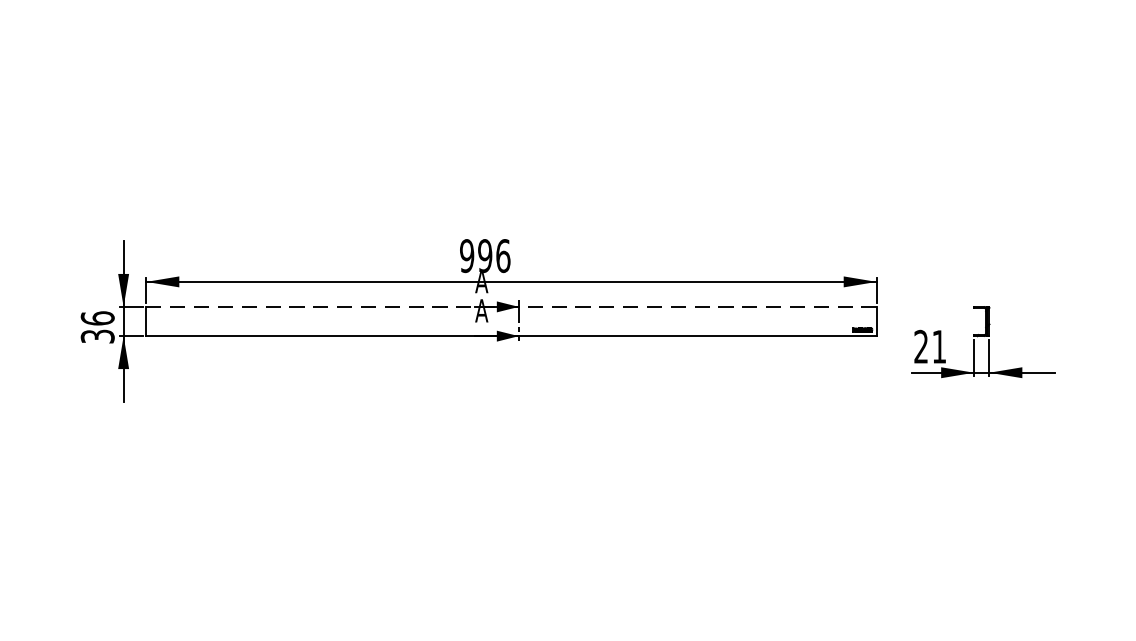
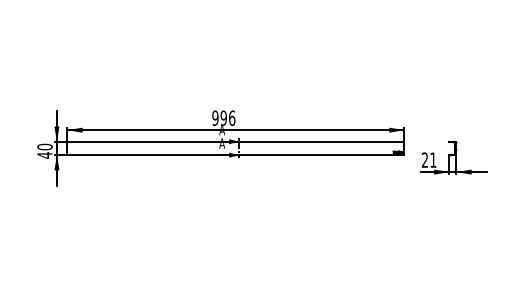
line: (510, 306) -> (235, 141), dashed -> solid
text: (96, 325) -> (44, 150), 36 -> 40

